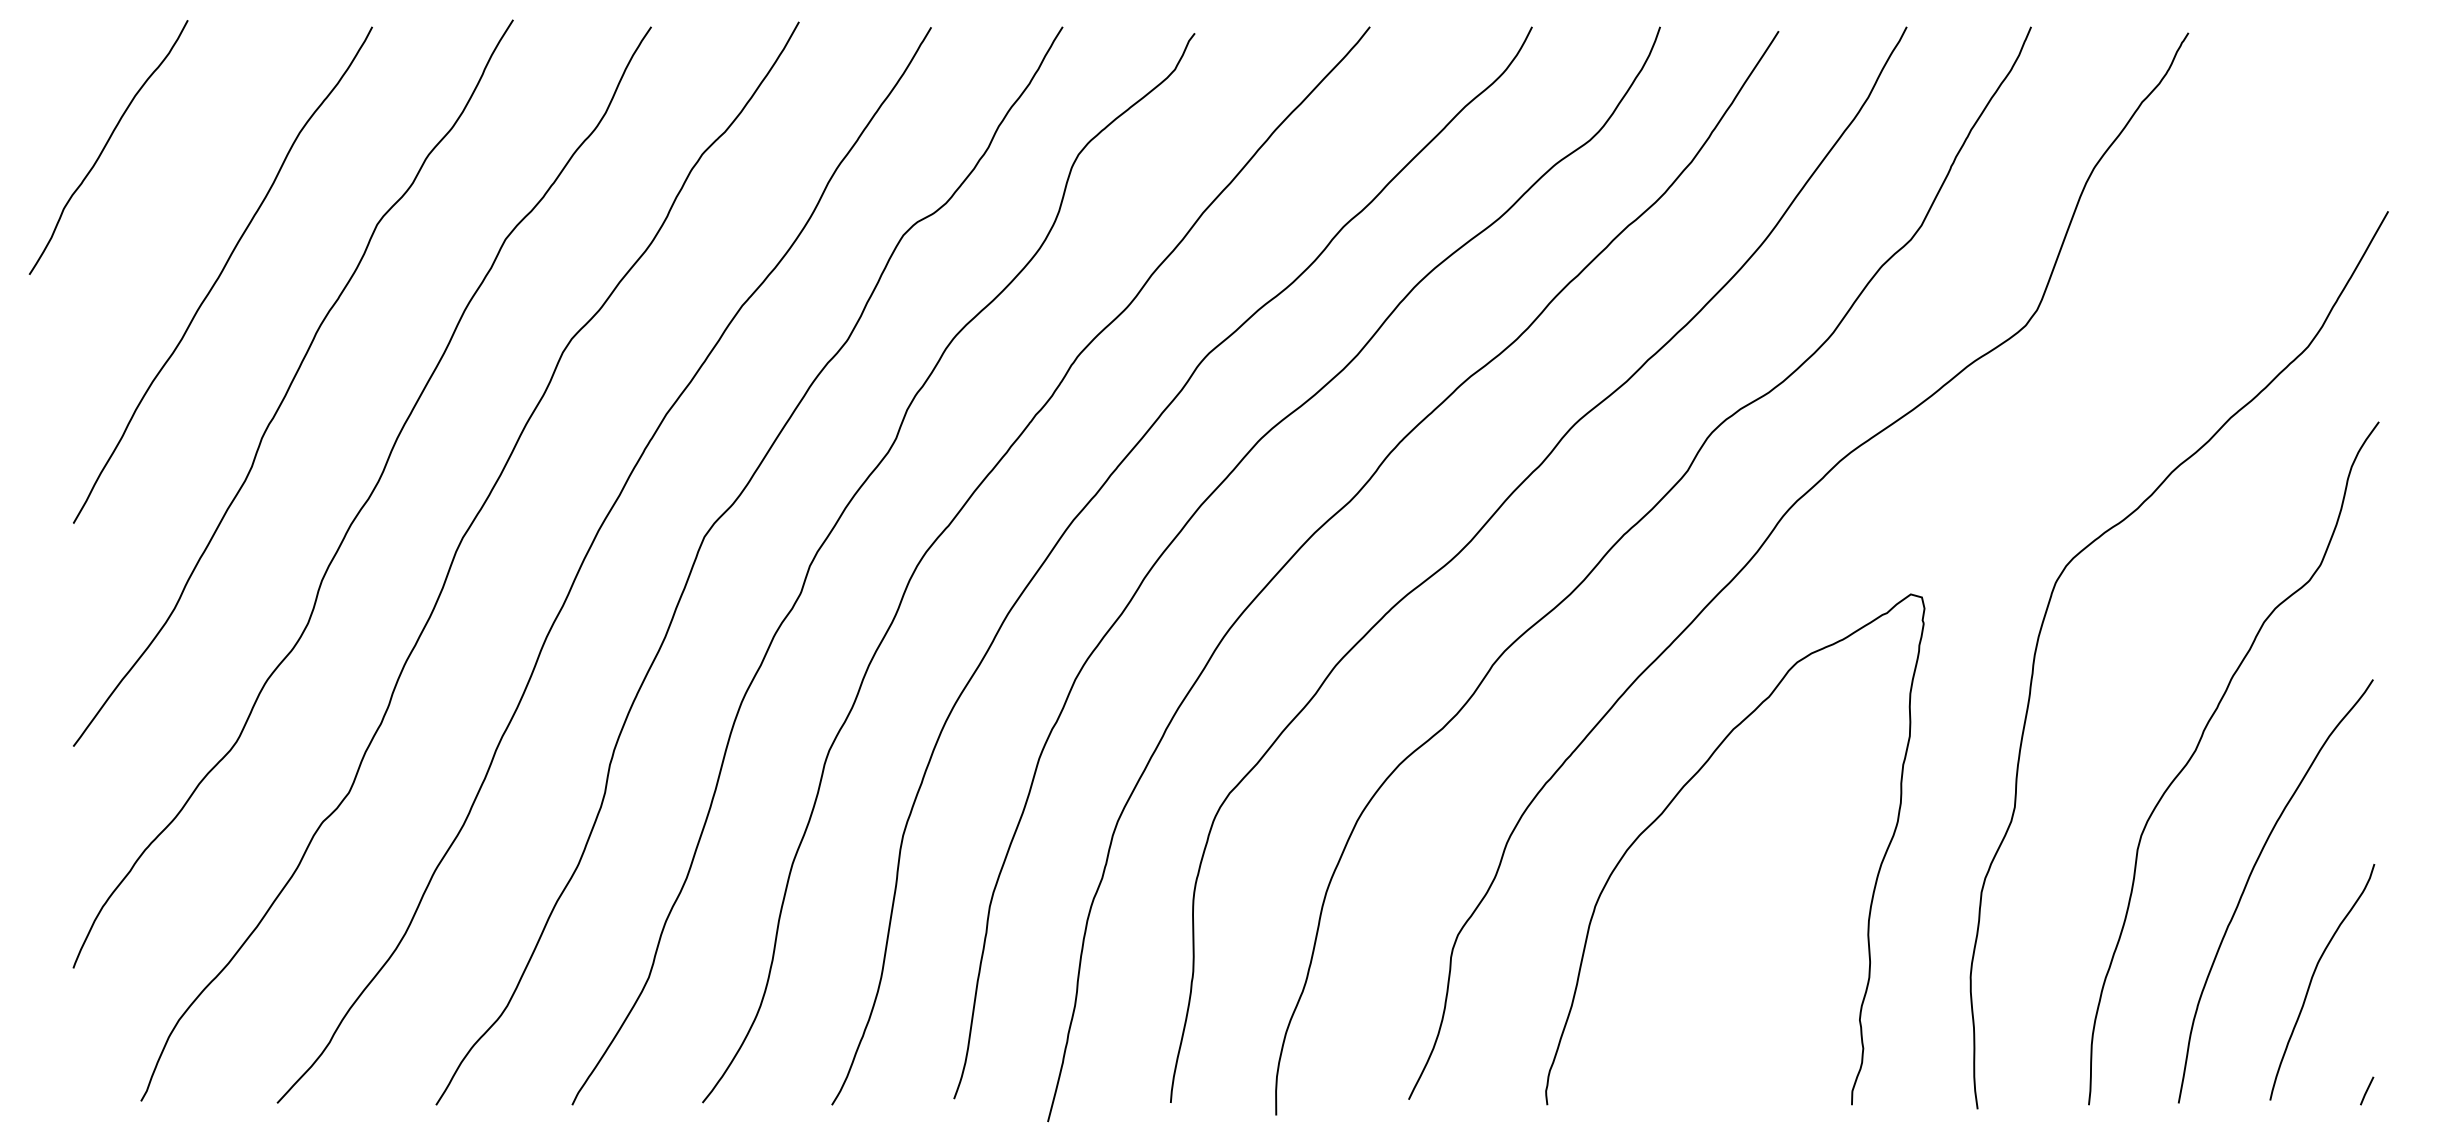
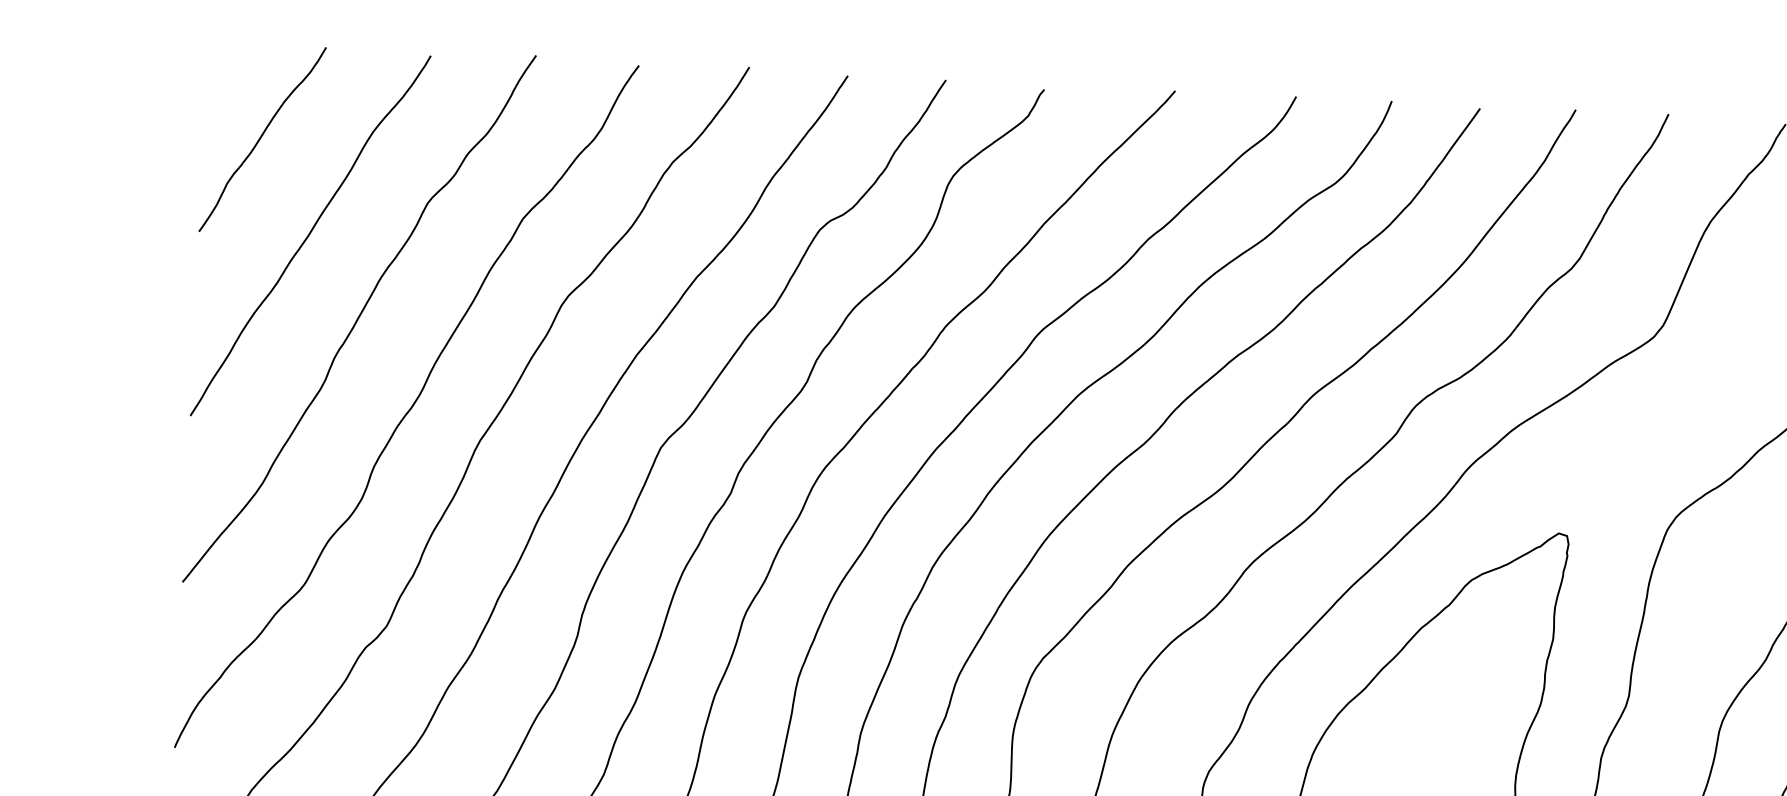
curve: (106, 146) -> (261, 138), moved

